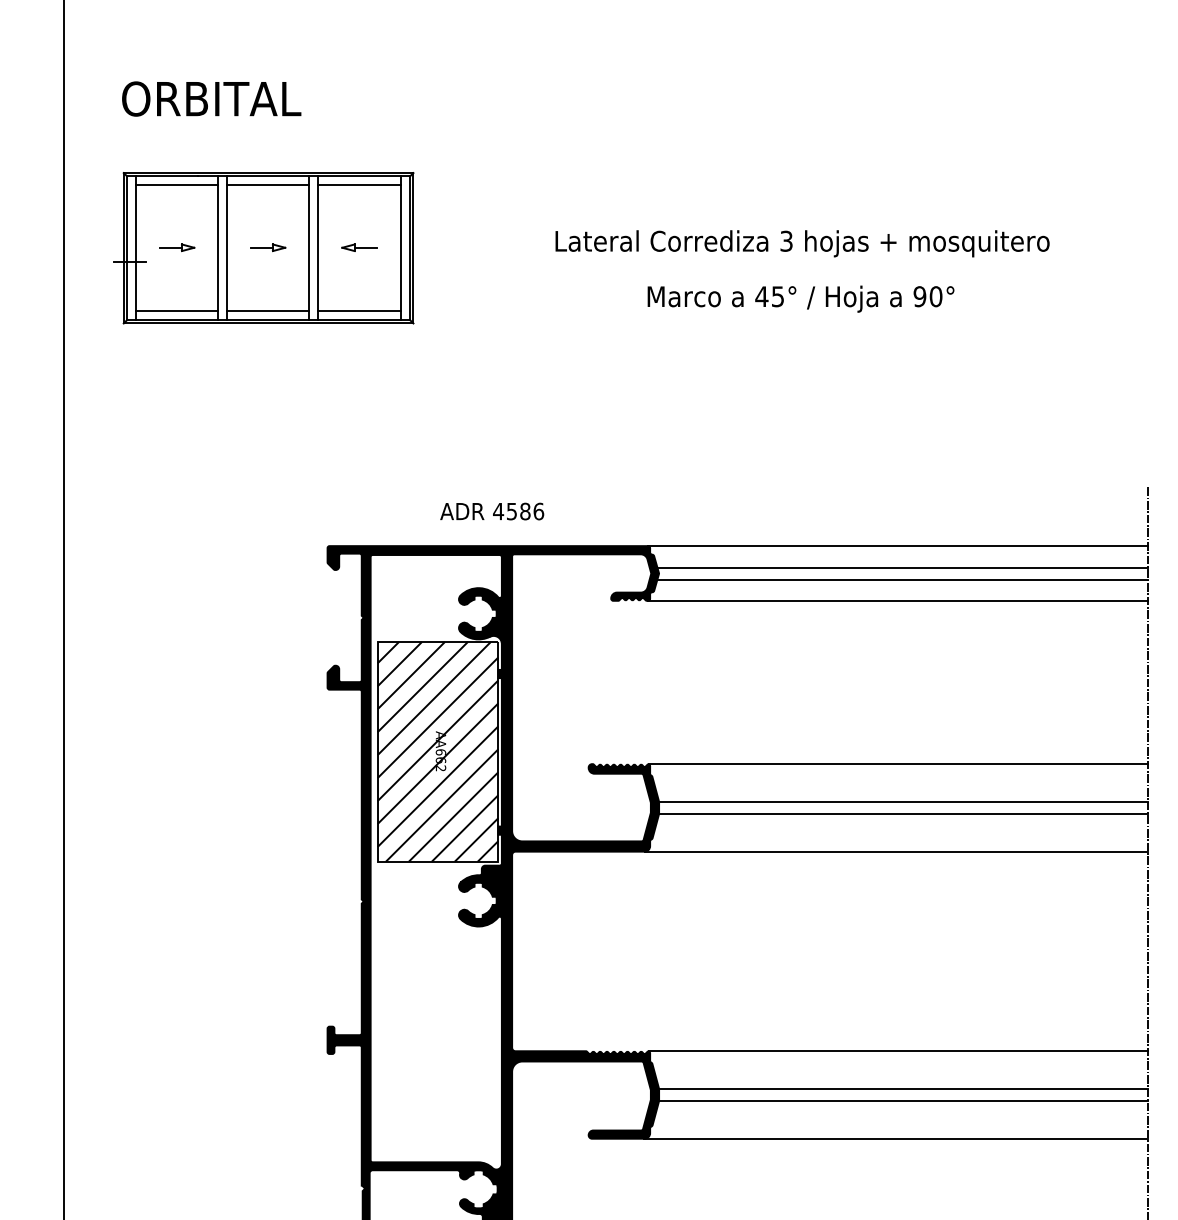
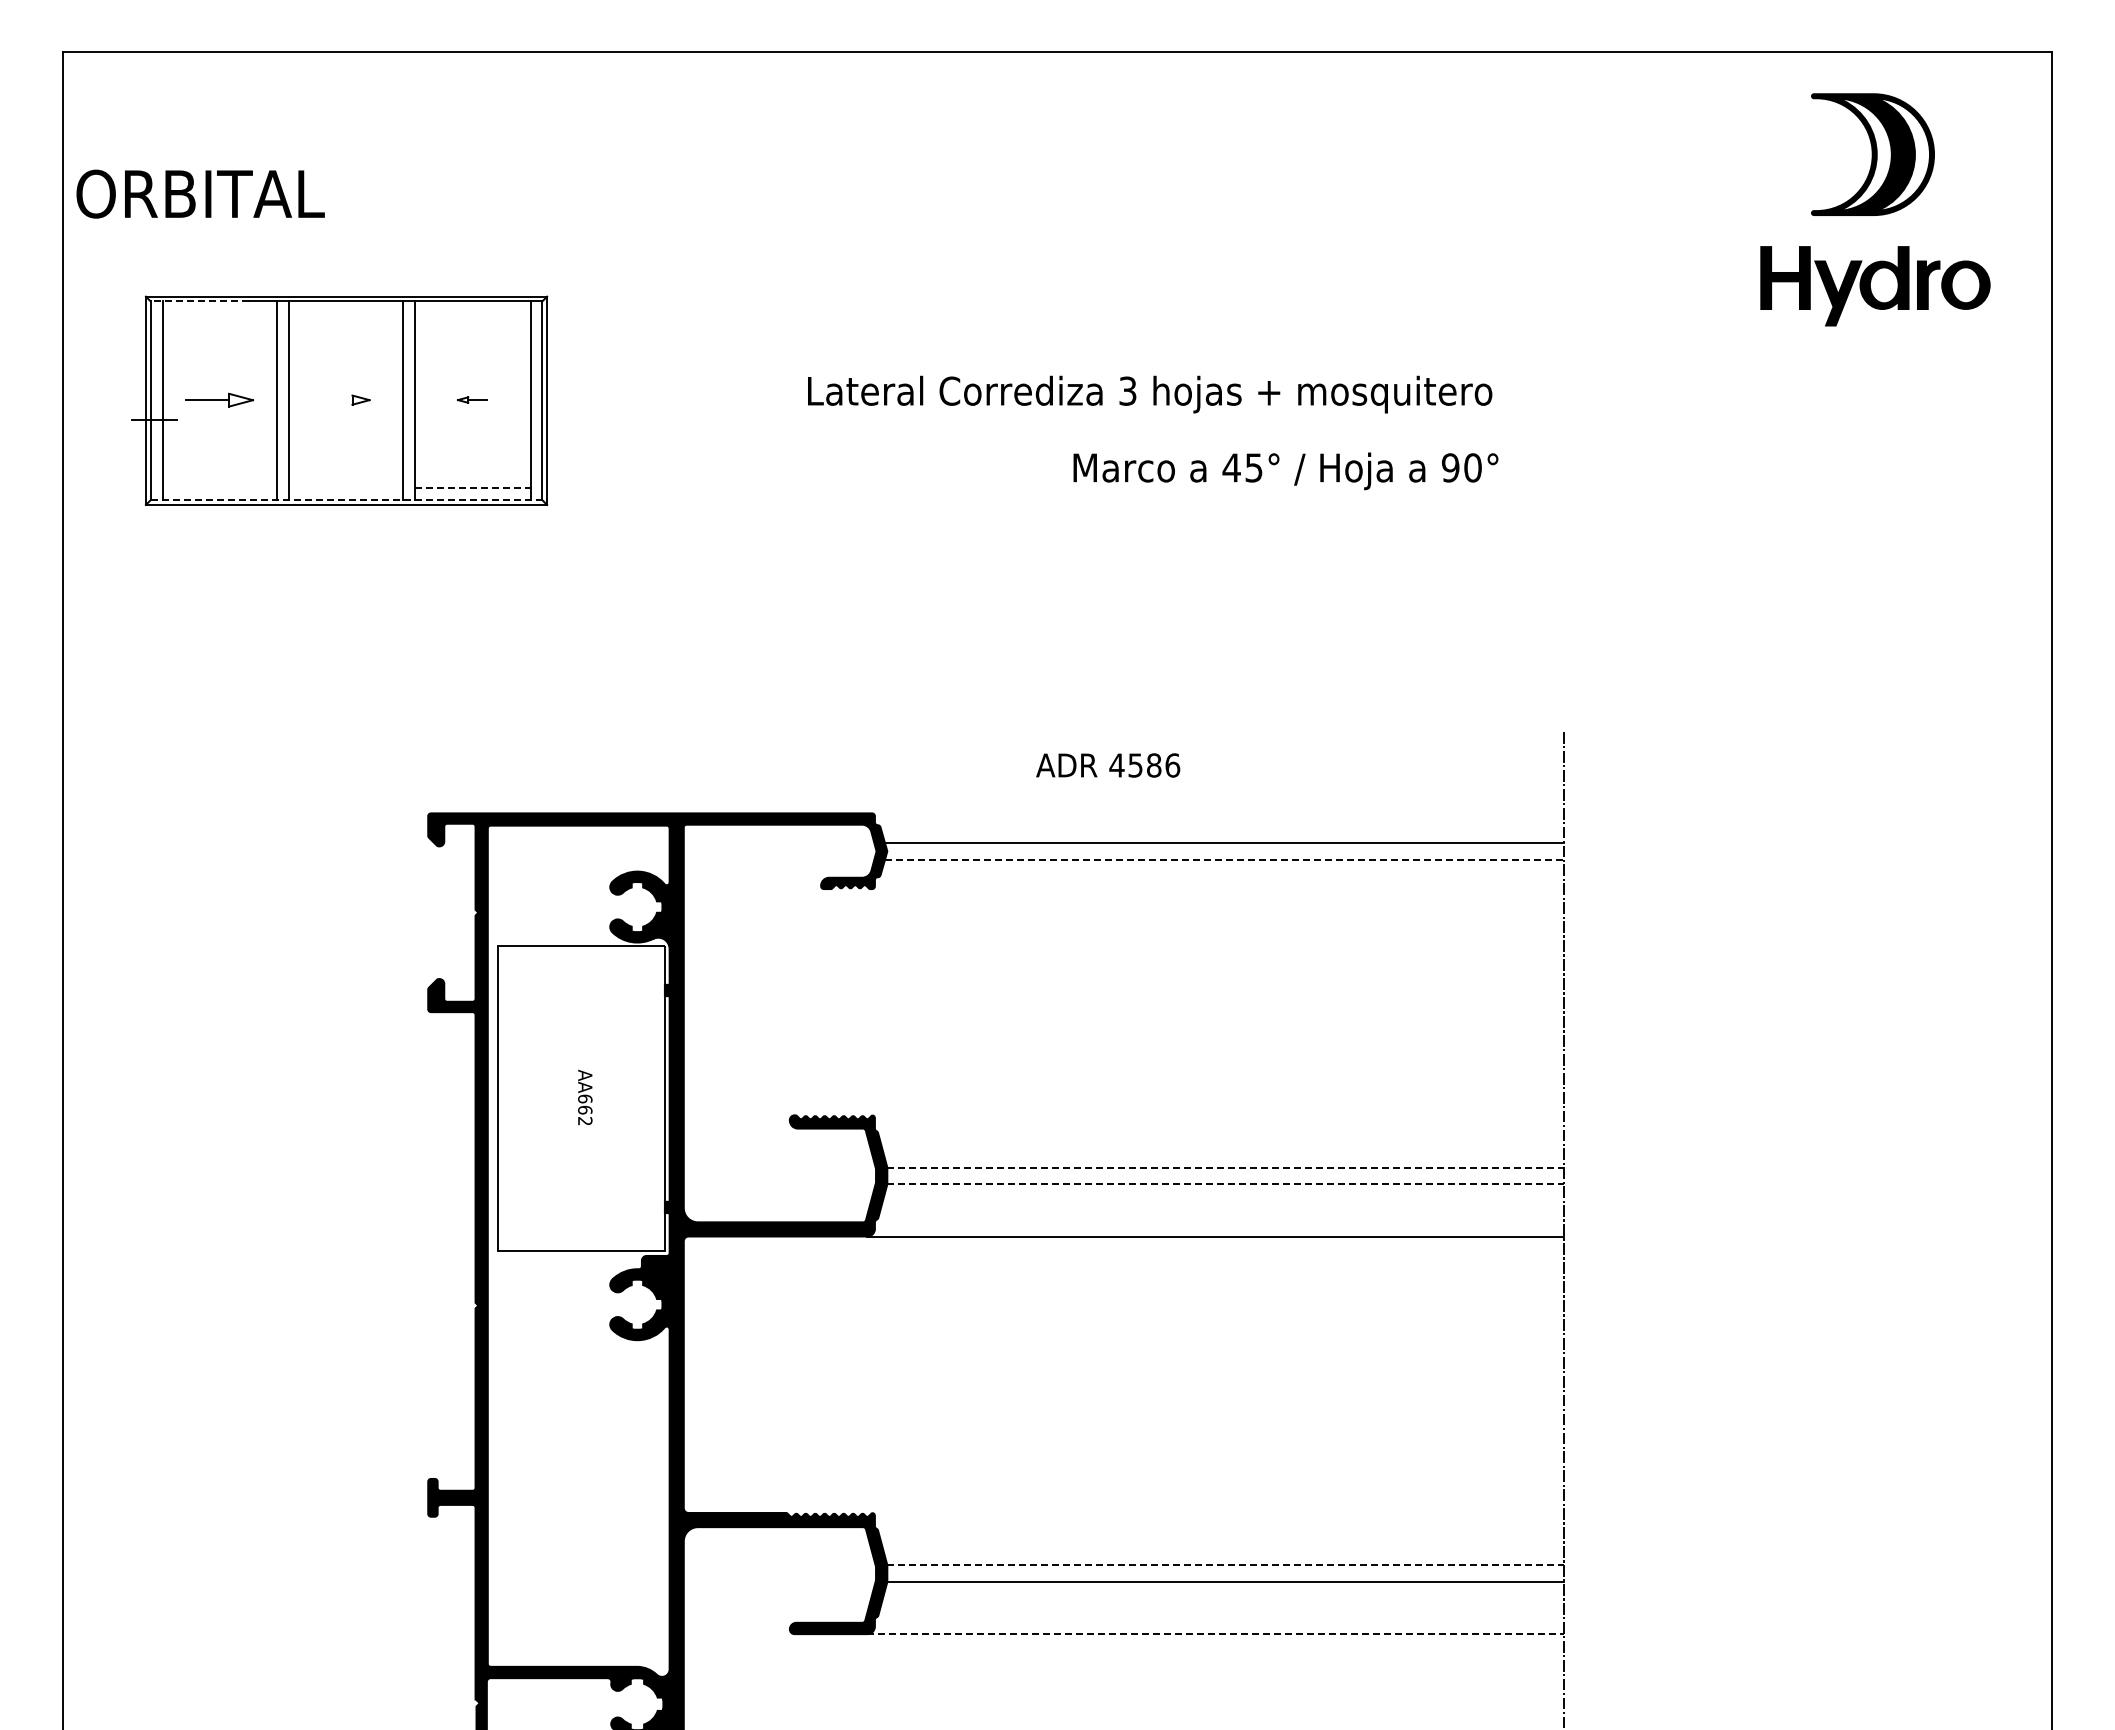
text: (211, 98) -> (200, 193), moved
line: (162, 176) -> (199, 301), solid -> dashed
line: (176, 185) -> (219, 313), removed
line: (267, 185) -> (345, 313), removed
line: (359, 185) -> (472, 313), removed
text: (802, 243) -> (1150, 394), moved
part: (176, 247) -> (219, 399), size x1.4
part: (358, 247) -> (471, 399), size x0.6
line: (261, 248) -> (336, 400), removed
text: (800, 299) -> (1285, 471), moved
line: (176, 311) -> (219, 488), removed
line: (267, 311) -> (345, 488), removed
line: (360, 311) -> (473, 488), solid -> dashed
line: (268, 320) -> (346, 500), solid -> dashed
text: (492, 511) -> (1108, 765), moved
line: (897, 546) -> (1217, 813), removed
line: (902, 579) -> (1224, 859), solid -> dashed
line: (897, 601) -> (1217, 889), removed
hatch: (437, 751) -> (580, 1098), removed
line: (897, 764) -> (1217, 1115), removed
line: (903, 801) -> (1226, 1167), solid -> dashed
line: (903, 814) -> (1226, 1184), solid -> dashed
line: (897, 1051) -> (1217, 1513), removed
line: (903, 1089) -> (1226, 1565), solid -> dashed
line: (896, 1138) -> (1215, 1634), solid -> dashed

